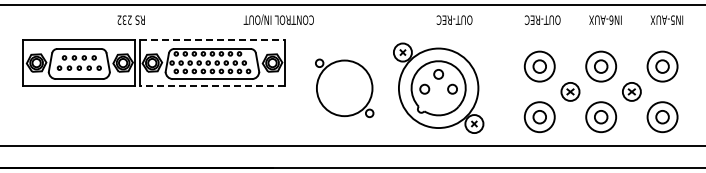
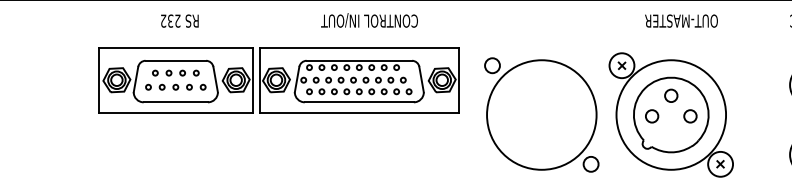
text: (130, 19) -> (178, 20), moved
text: (278, 19) -> (369, 20), moved
text: (435, 19) -> (666, 20), OUT-REC -> OUT-MASTER
line: (212, 39) -> (359, 47), dashed -> solid
line: (211, 86) -> (358, 112), dashed -> solid
part: (344, 88) -> (541, 115), size x1.43

